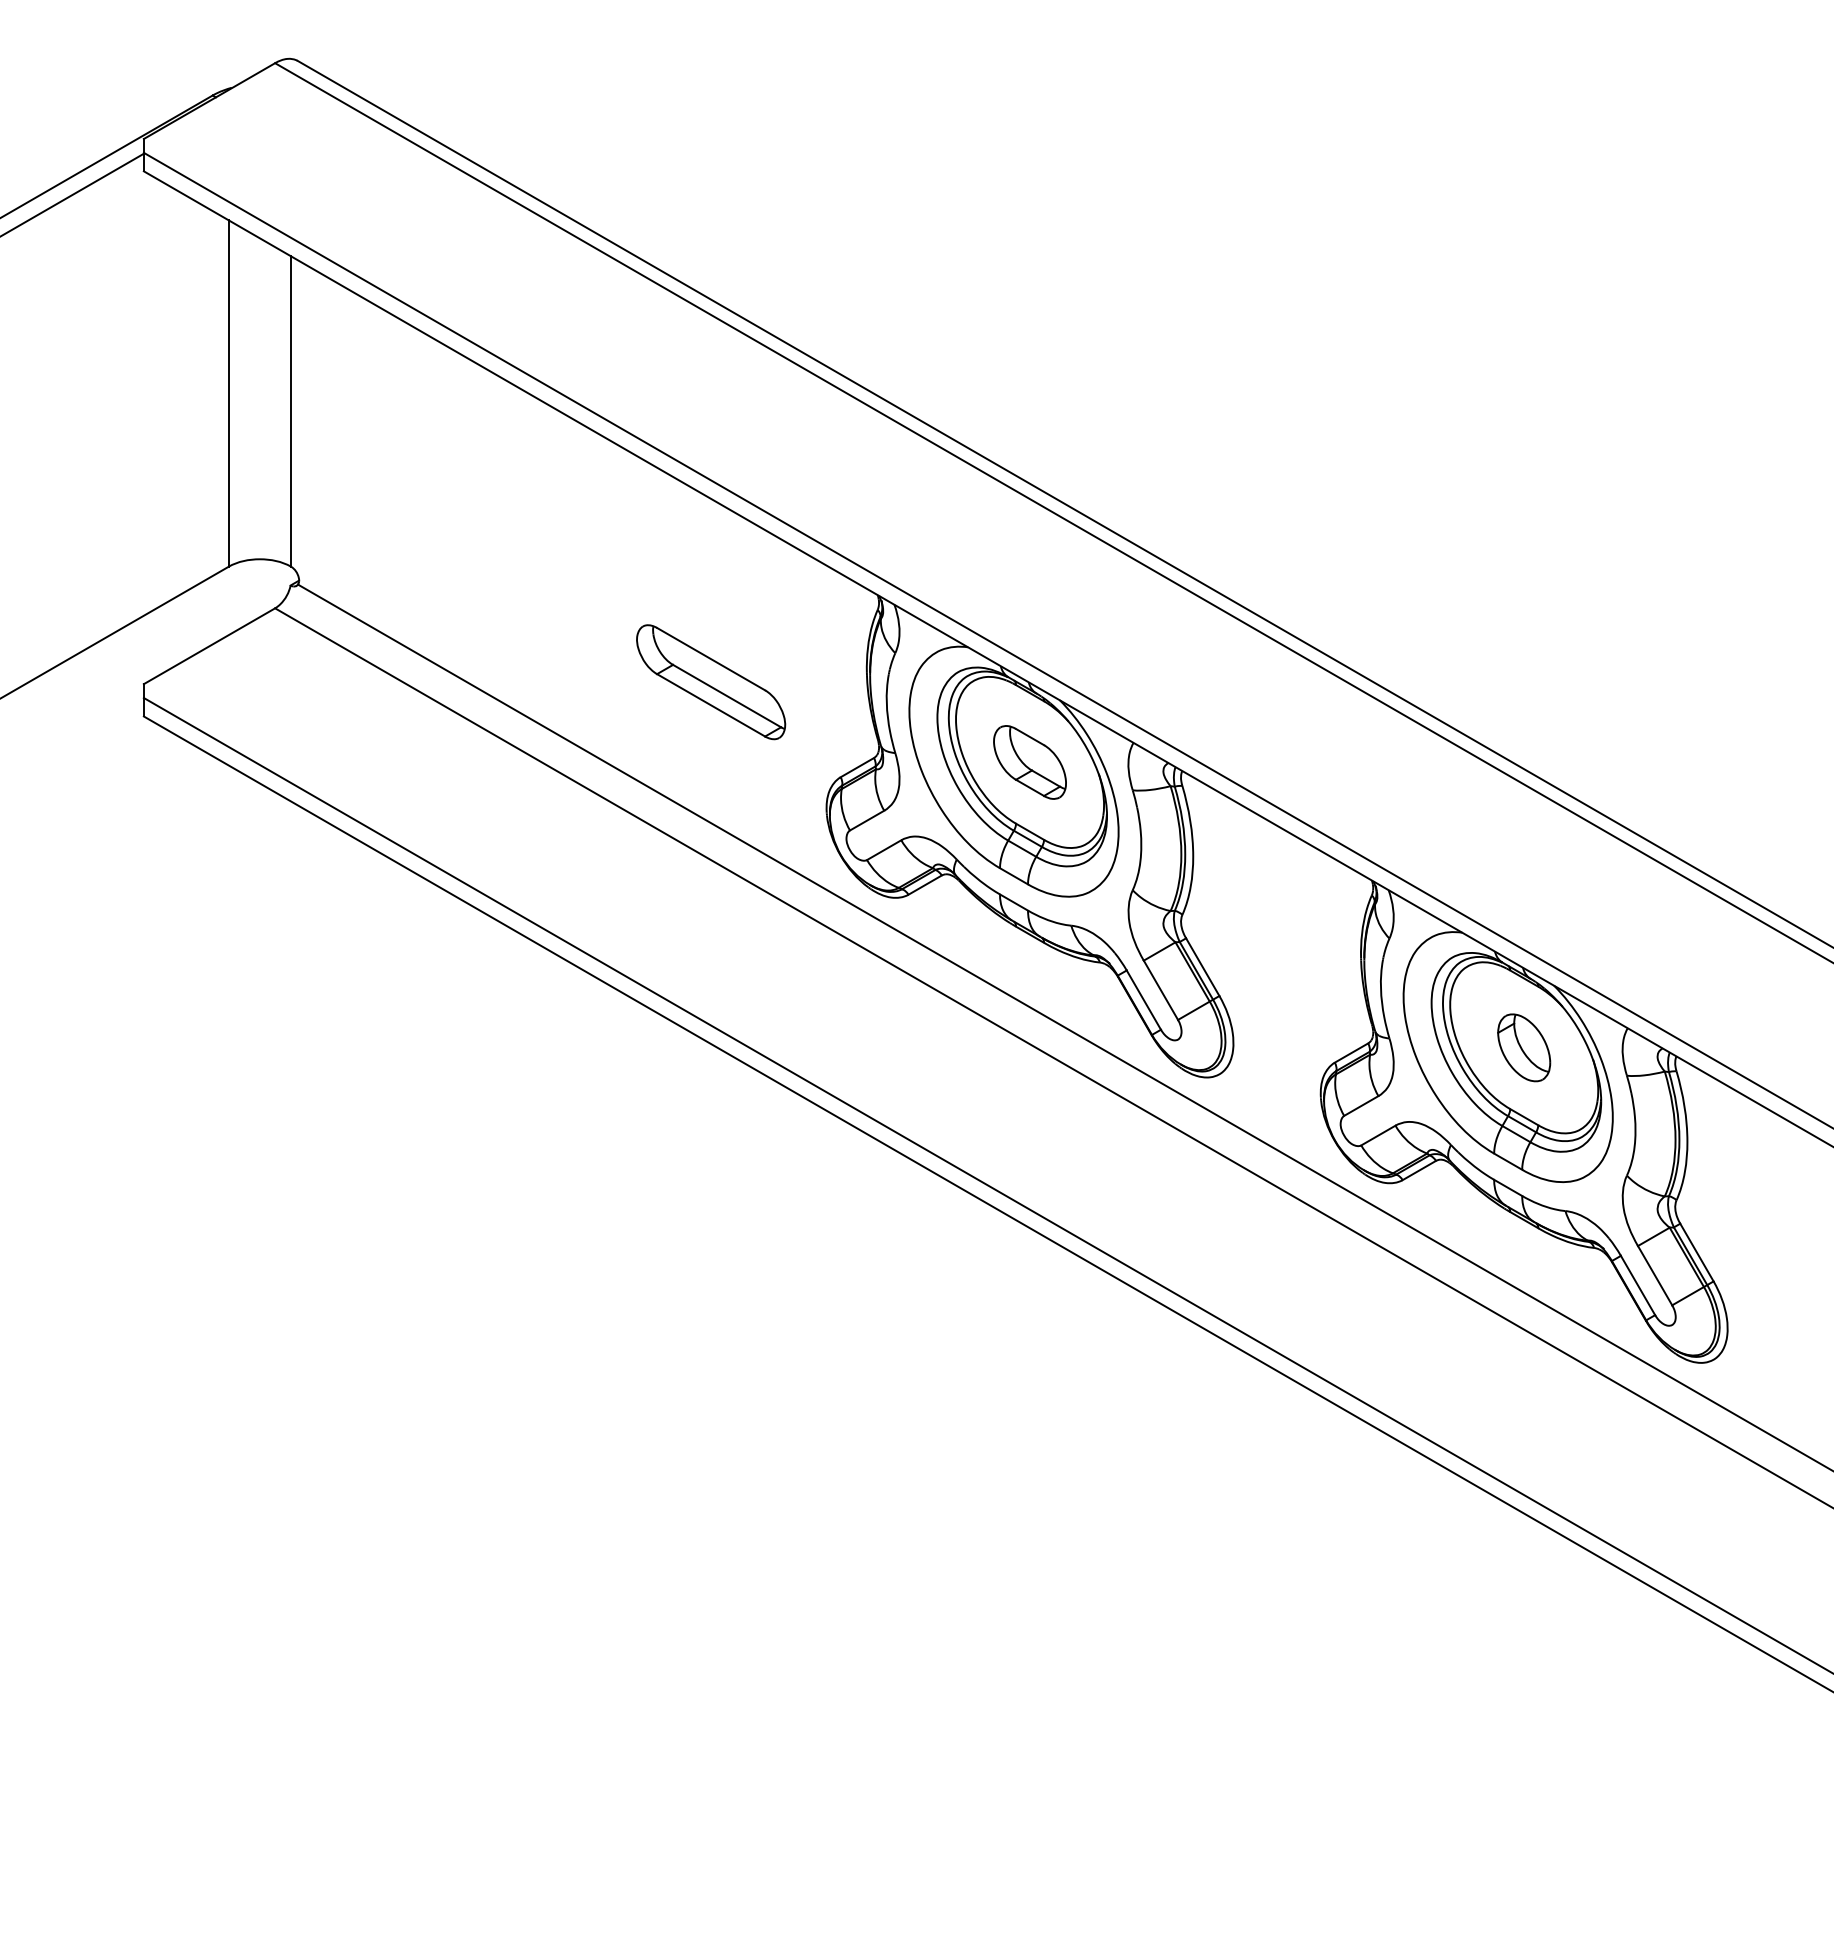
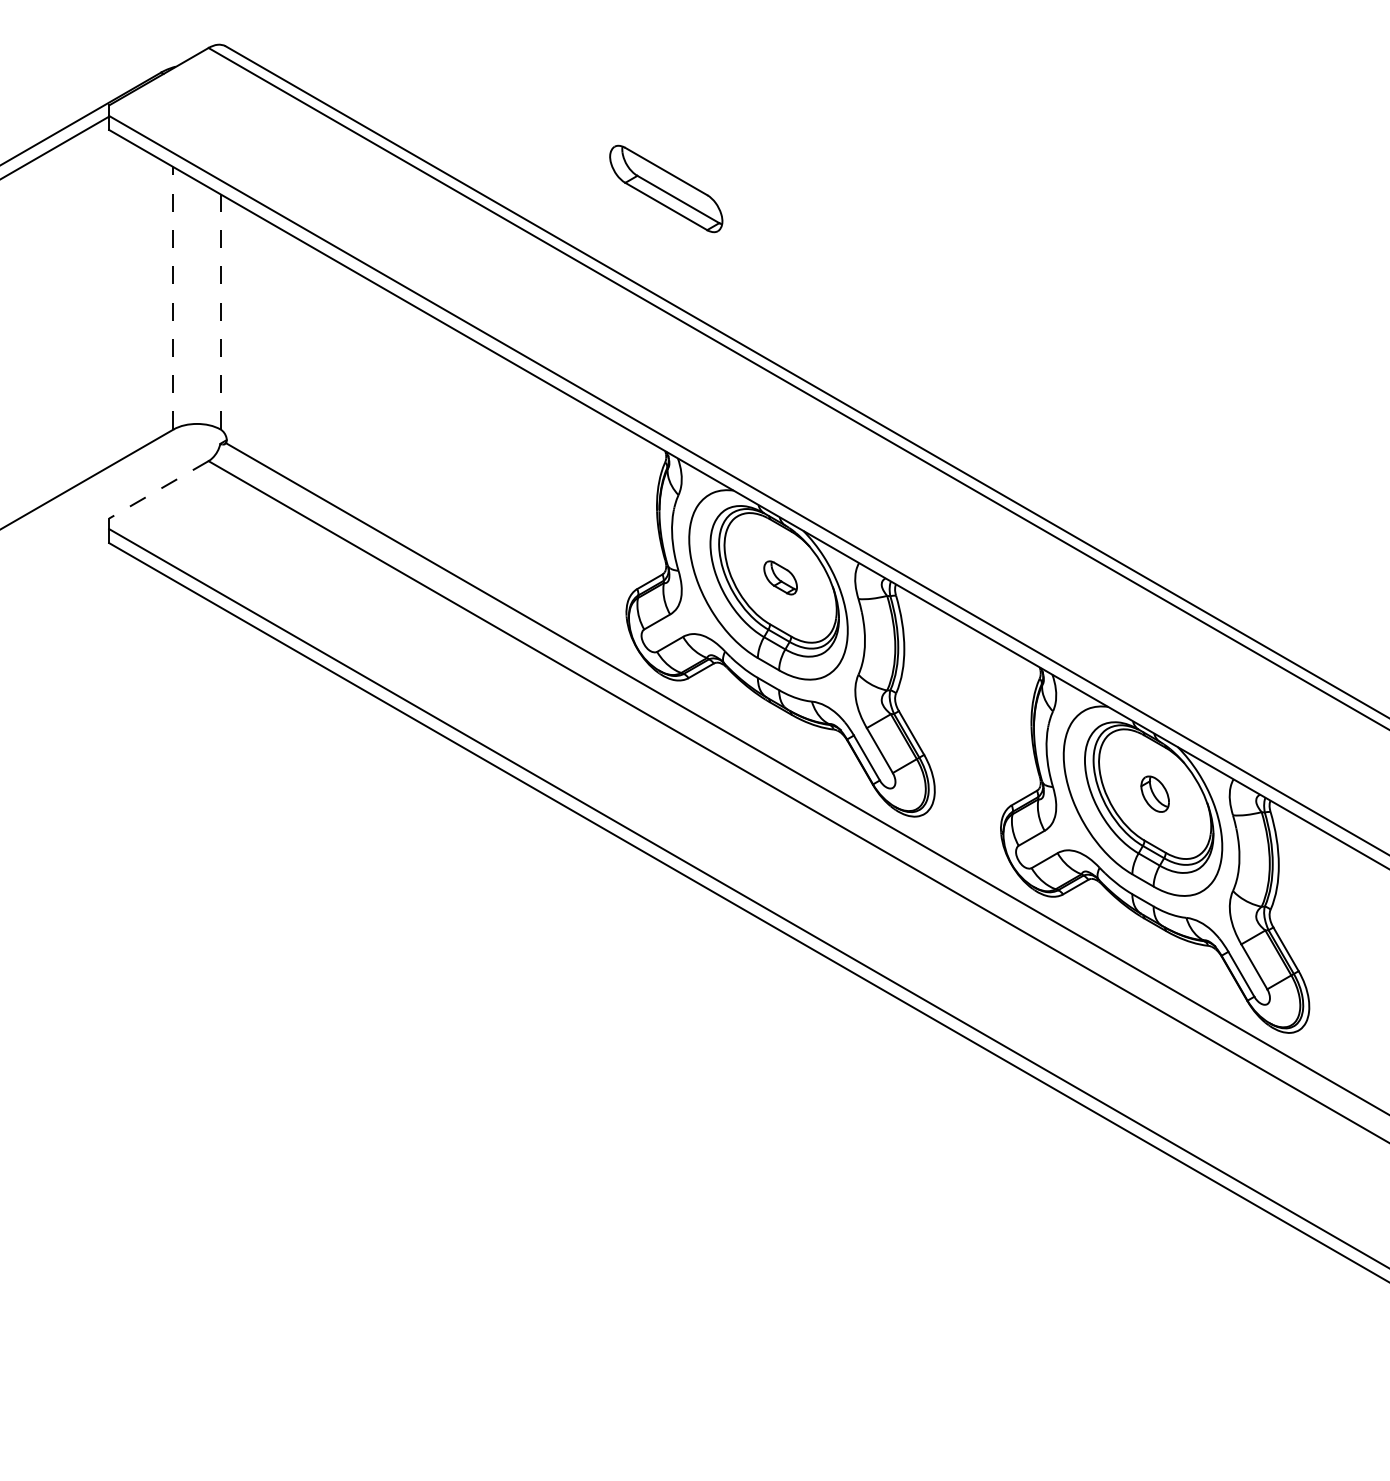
line: (228, 393) -> (173, 298), solid -> dashed
line: (291, 411) -> (220, 311), solid -> dashed
line: (209, 646) -> (158, 490), solid -> dashed
part: (711, 682) -> (666, 189), moved
part: (1029, 762) -> (780, 577), size x0.6
part: (1524, 1047) -> (1155, 793), size x0.7

